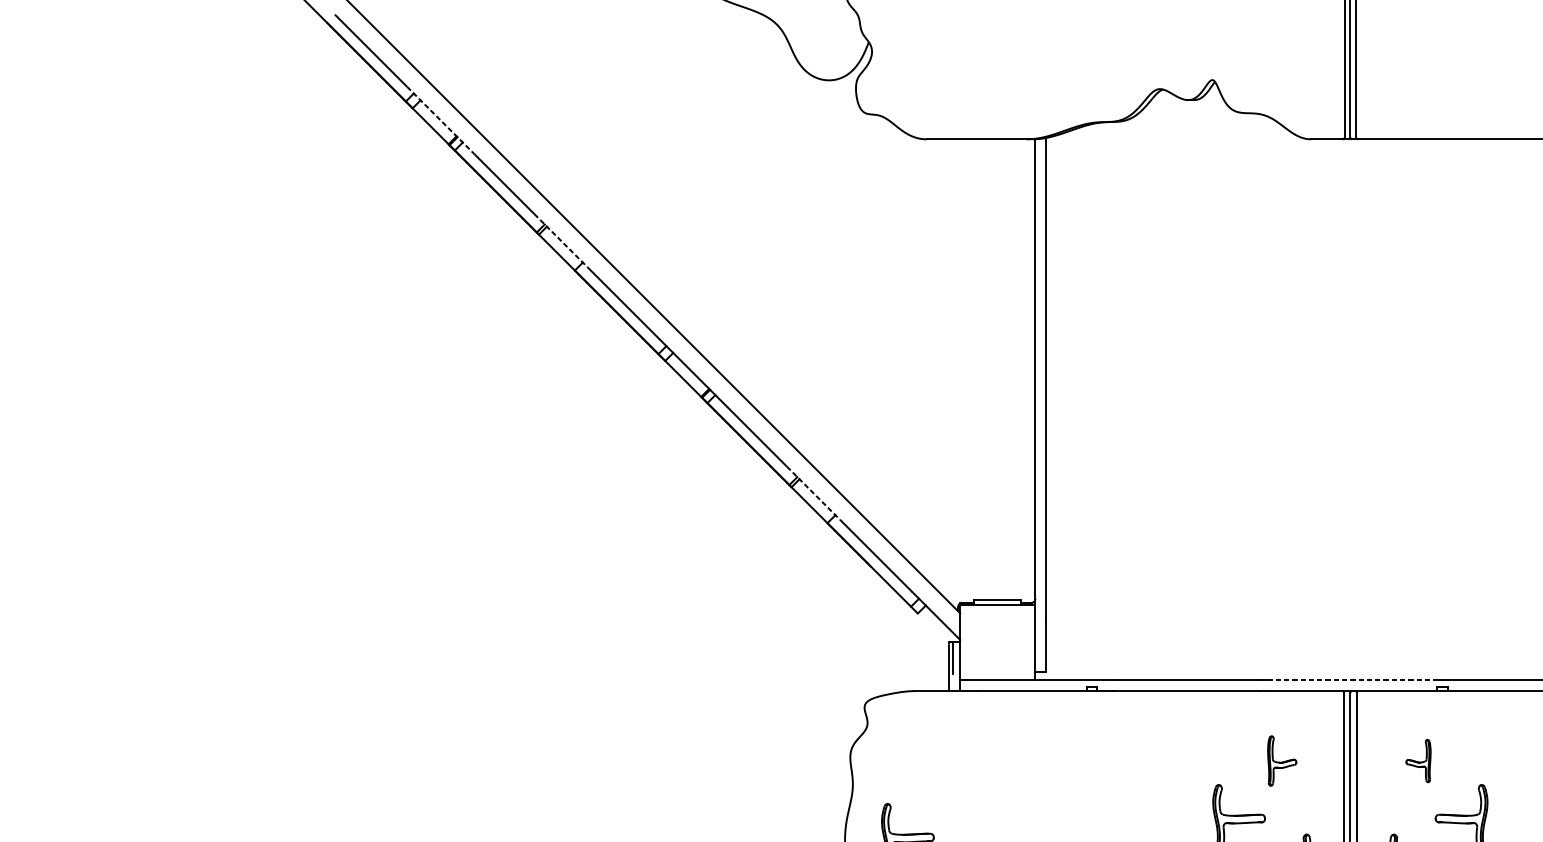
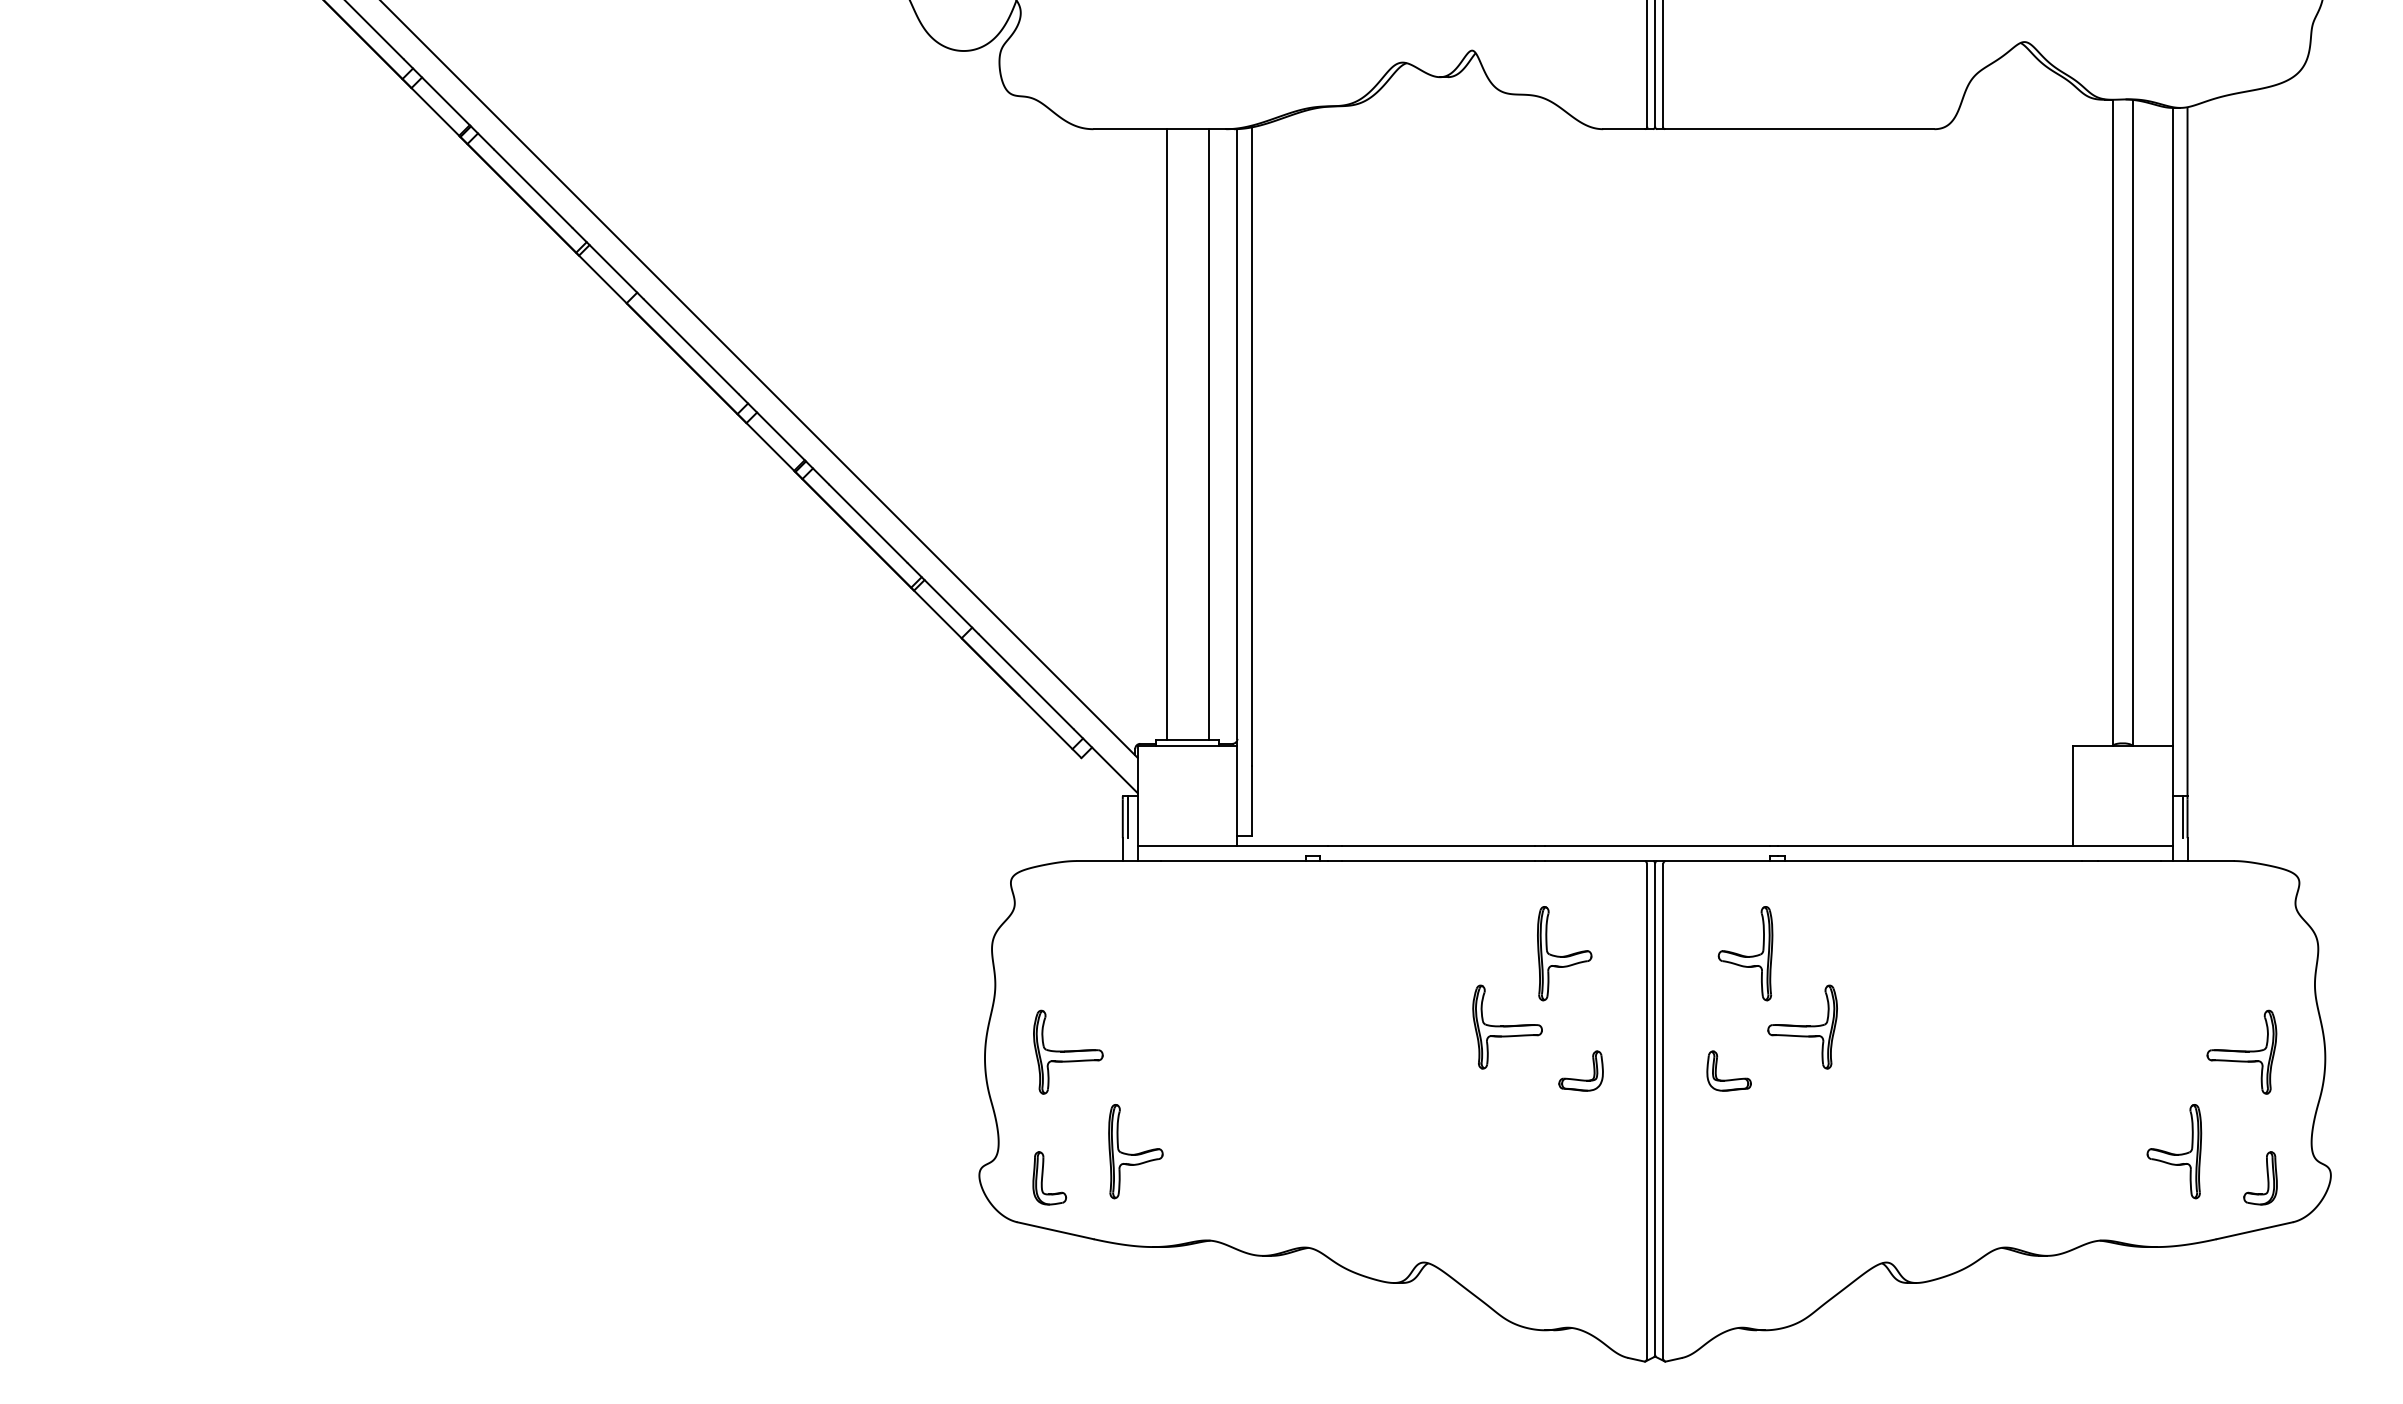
line: (441, 120) -> (449, 104), dashed -> solid
line: (561, 240) -> (608, 263), dashed -> solid
line: (981, 369) -> (1166, 434), added
line: (1013, 369) -> (1208, 434), added
line: (813, 493) -> (943, 598), dashed -> solid
line: (1352, 680) -> (1657, 846), dashed -> solid
part: (1282, 760) -> (1564, 953), size x1.43
part: (1418, 760) -> (1745, 953), size x1.67

